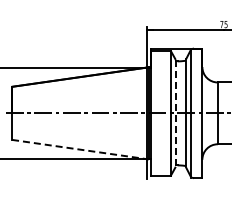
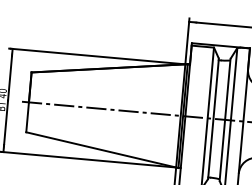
line: (175, 113) -> (213, 118), dashed -> solid
line: (80, 149) -> (102, 149), dashed -> solid

